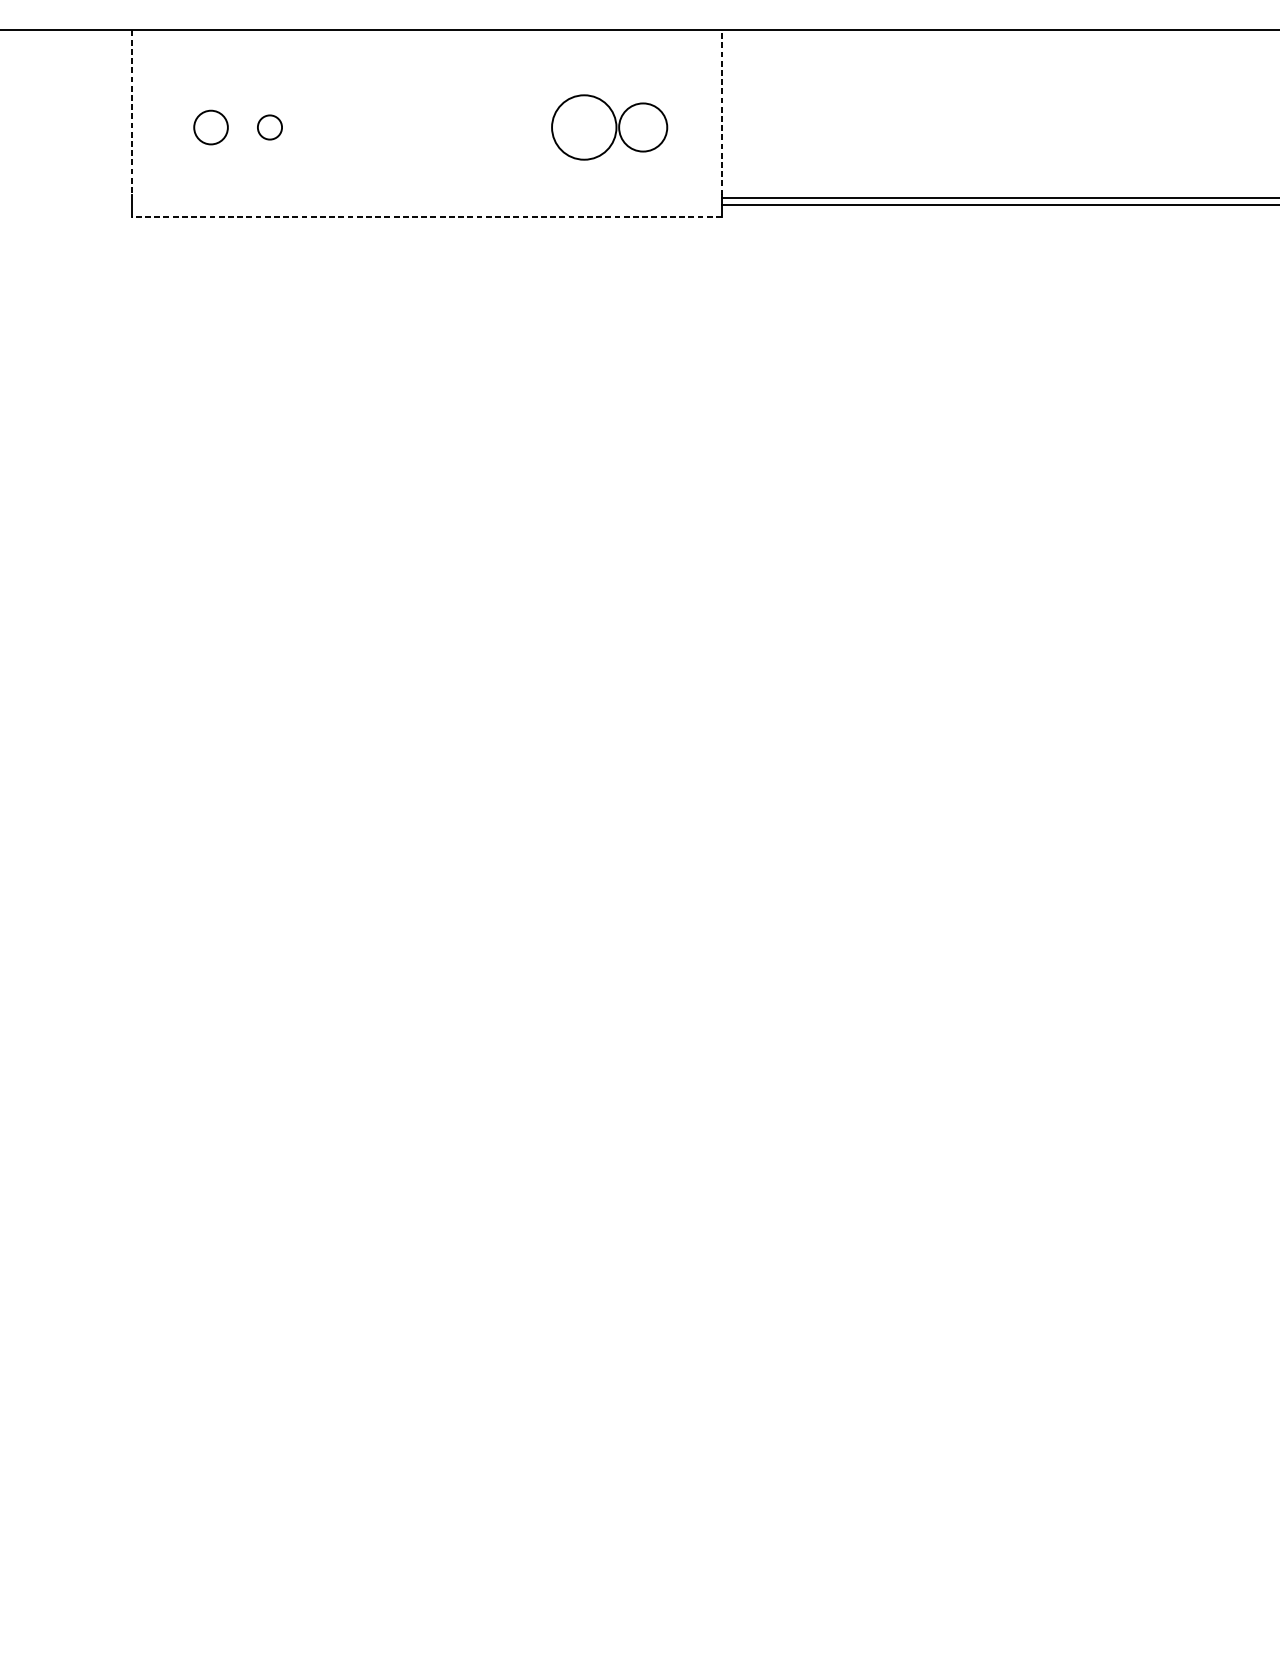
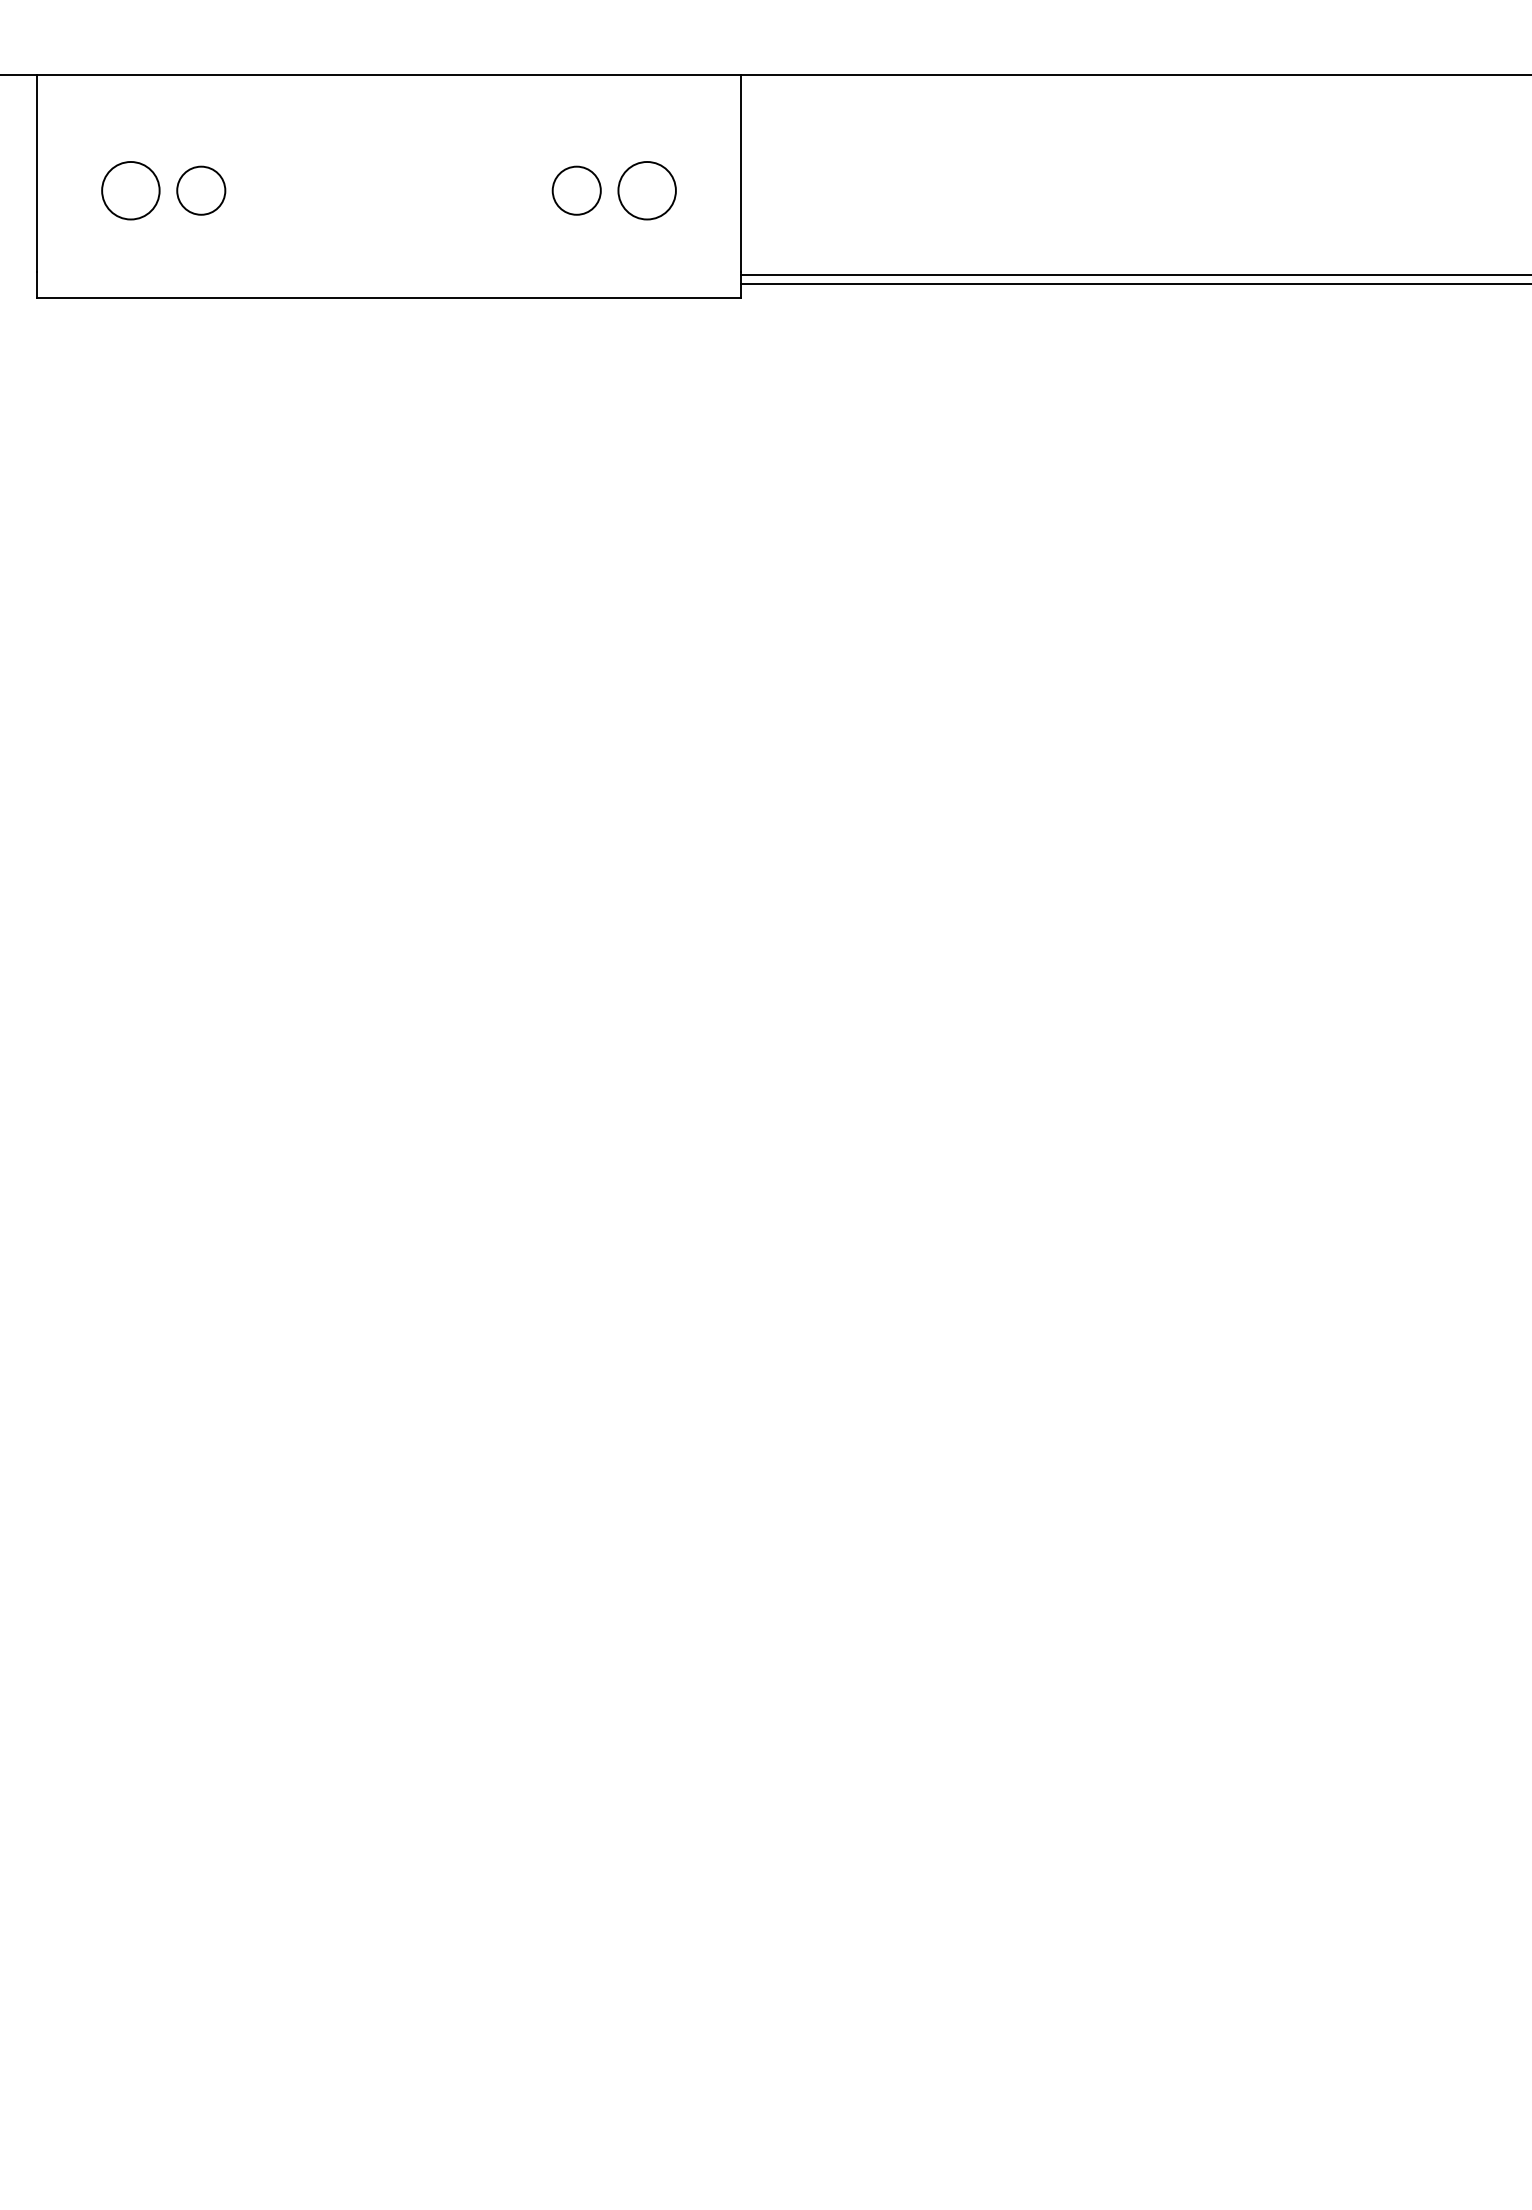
line: (132, 113) -> (37, 173), dashed -> solid
line: (722, 113) -> (741, 173), dashed -> solid
circle: (210, 127) -> (130, 190), size x1.43
circle: (270, 127) -> (201, 190), size x1.67
circle: (584, 127) -> (576, 190), size x0.62
line: (426, 216) -> (388, 297), dashed -> solid

